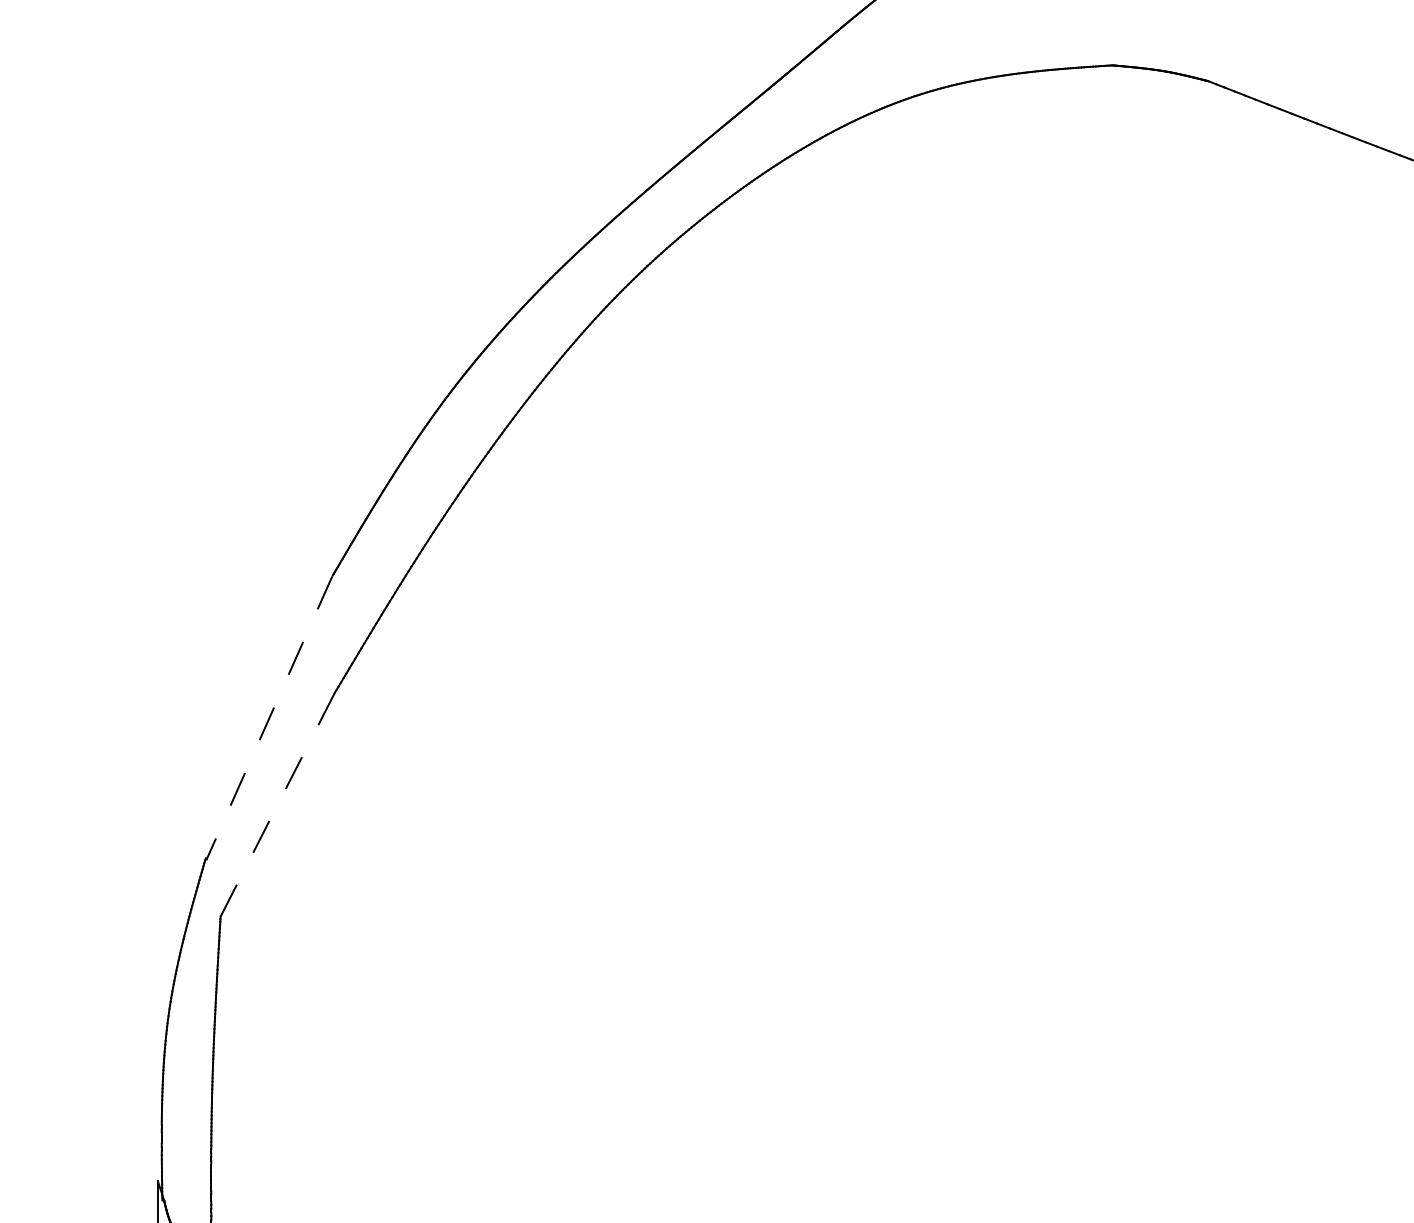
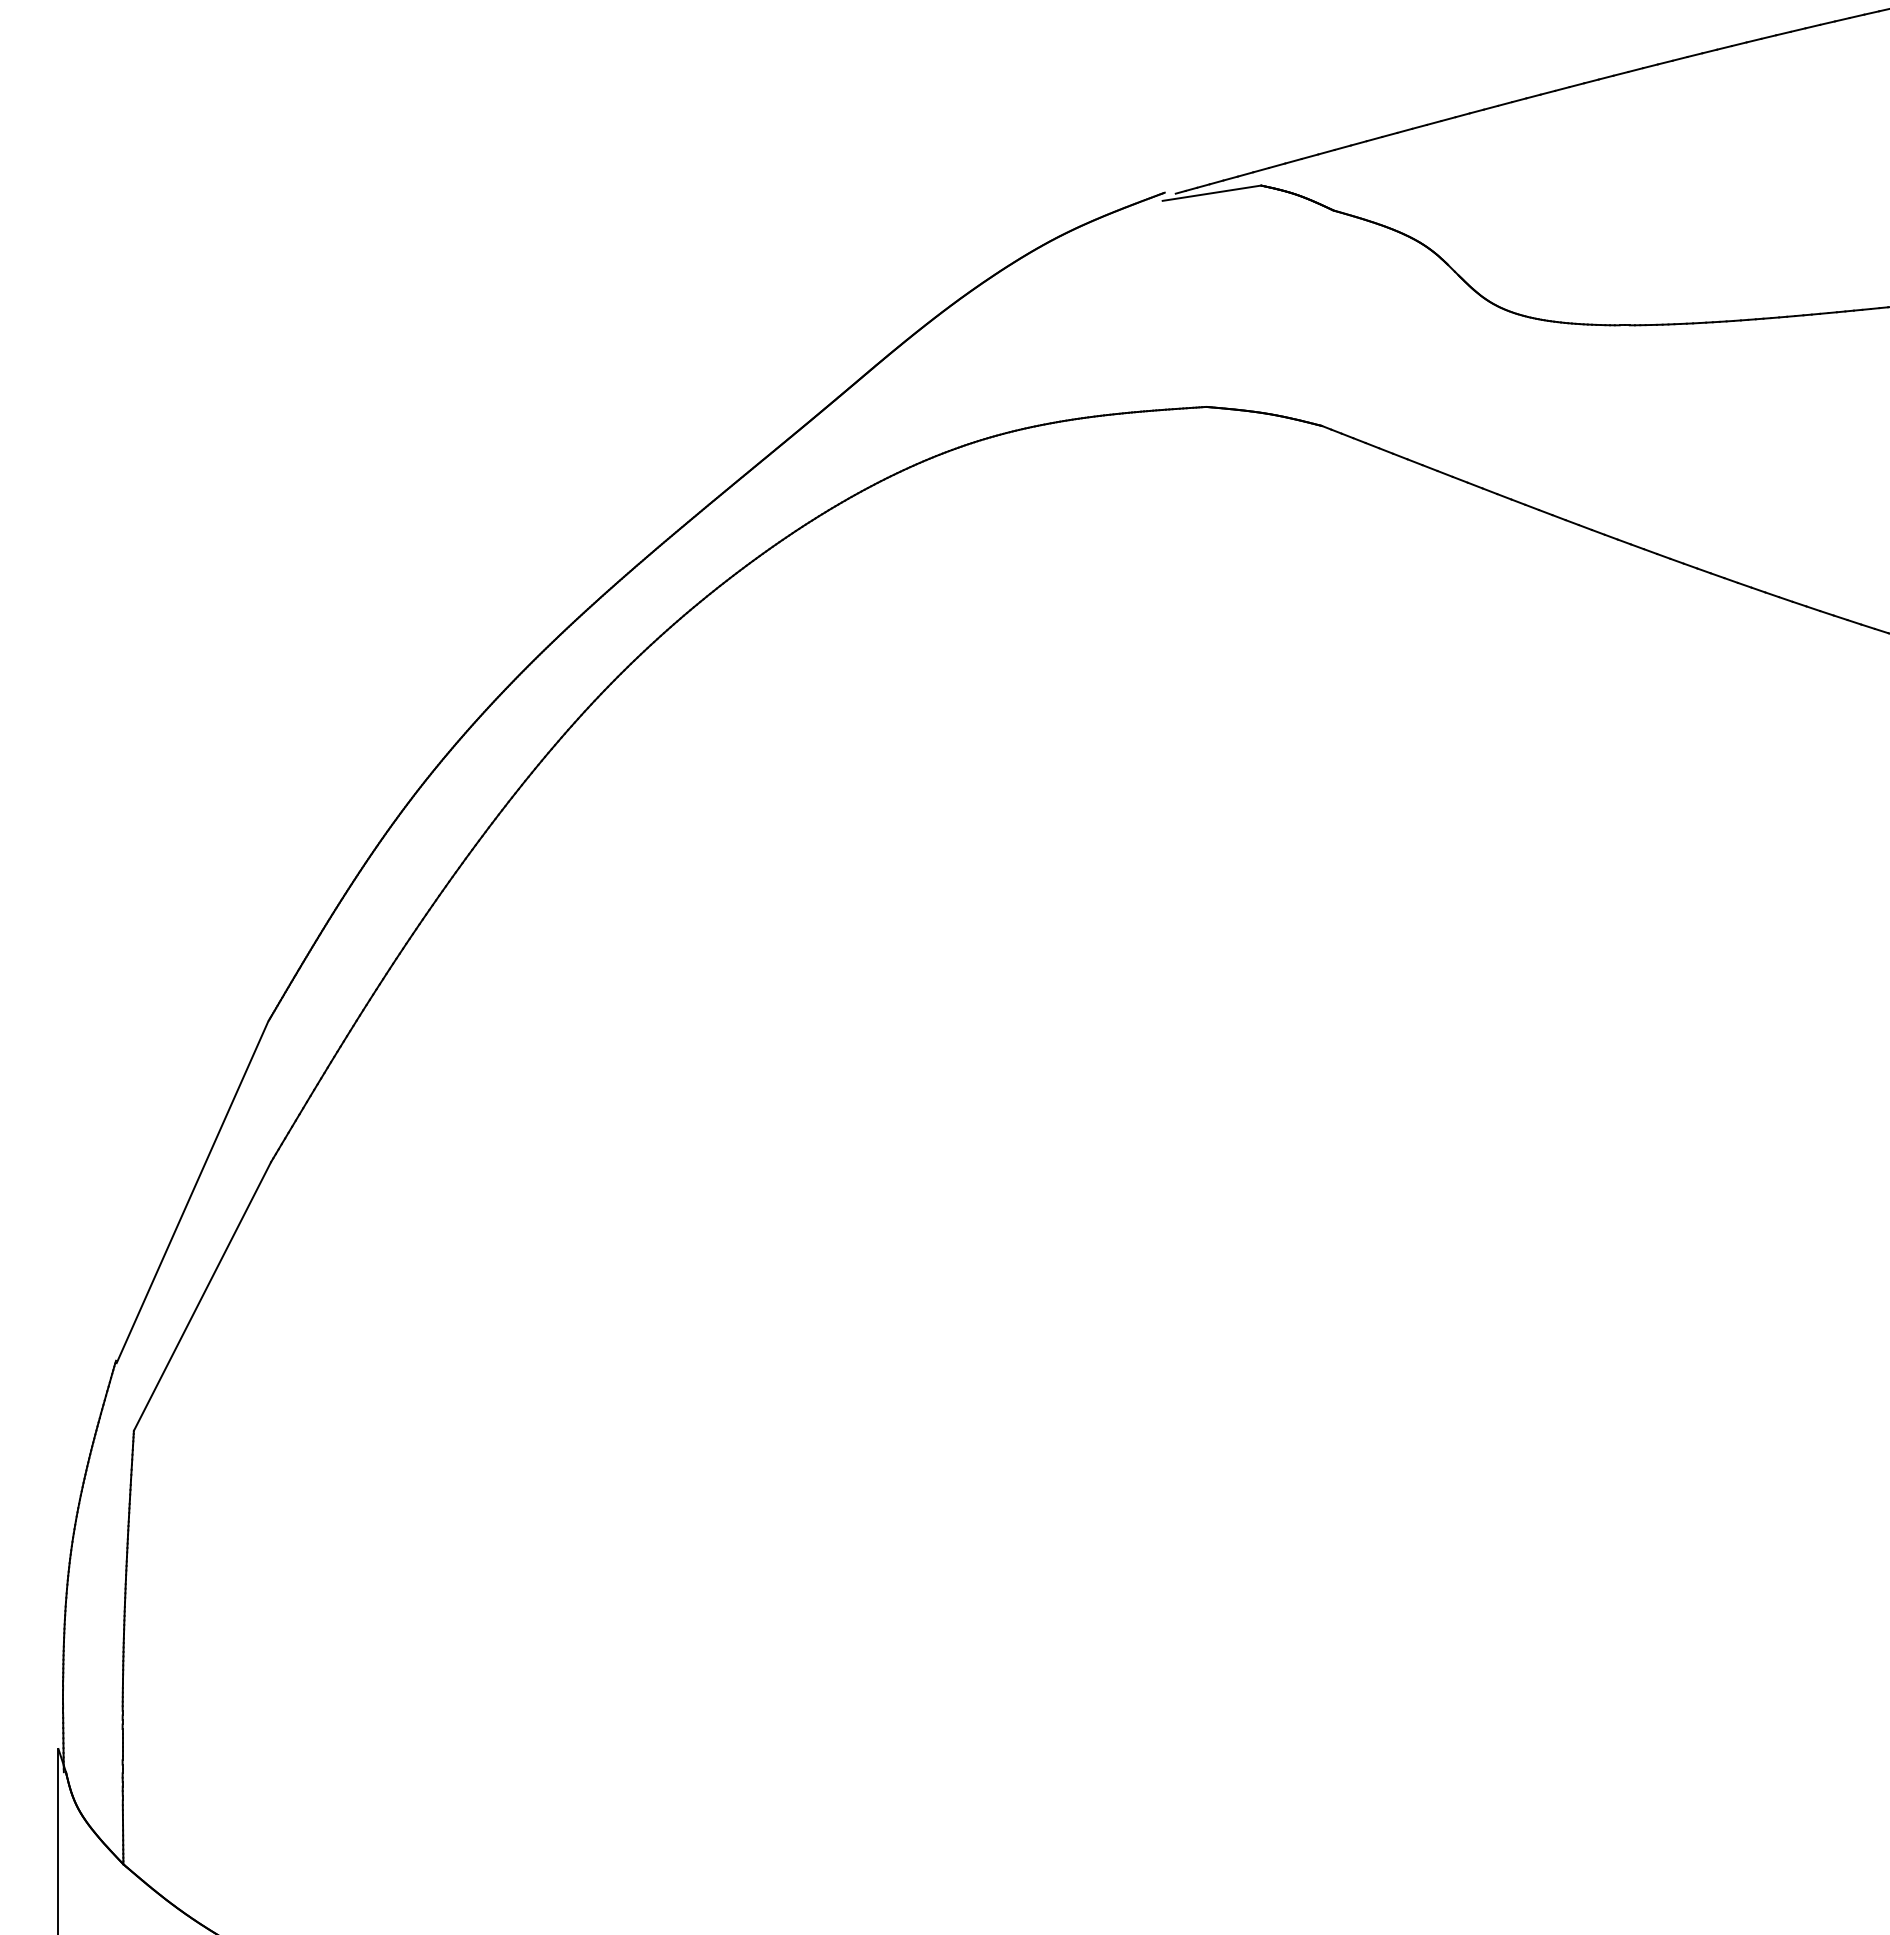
line: (269, 718) -> (192, 1192), dashed -> solid
line: (277, 804) -> (202, 1296), dashed -> solid

